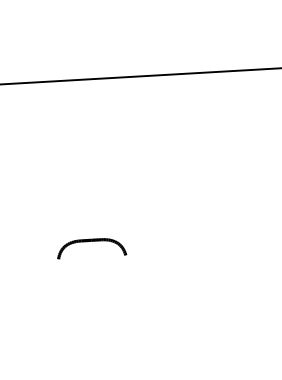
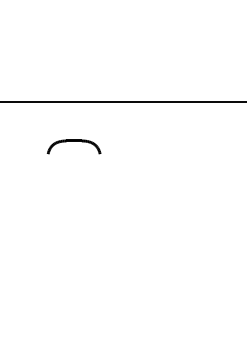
part: (90, 247) -> (73, 146), moved

